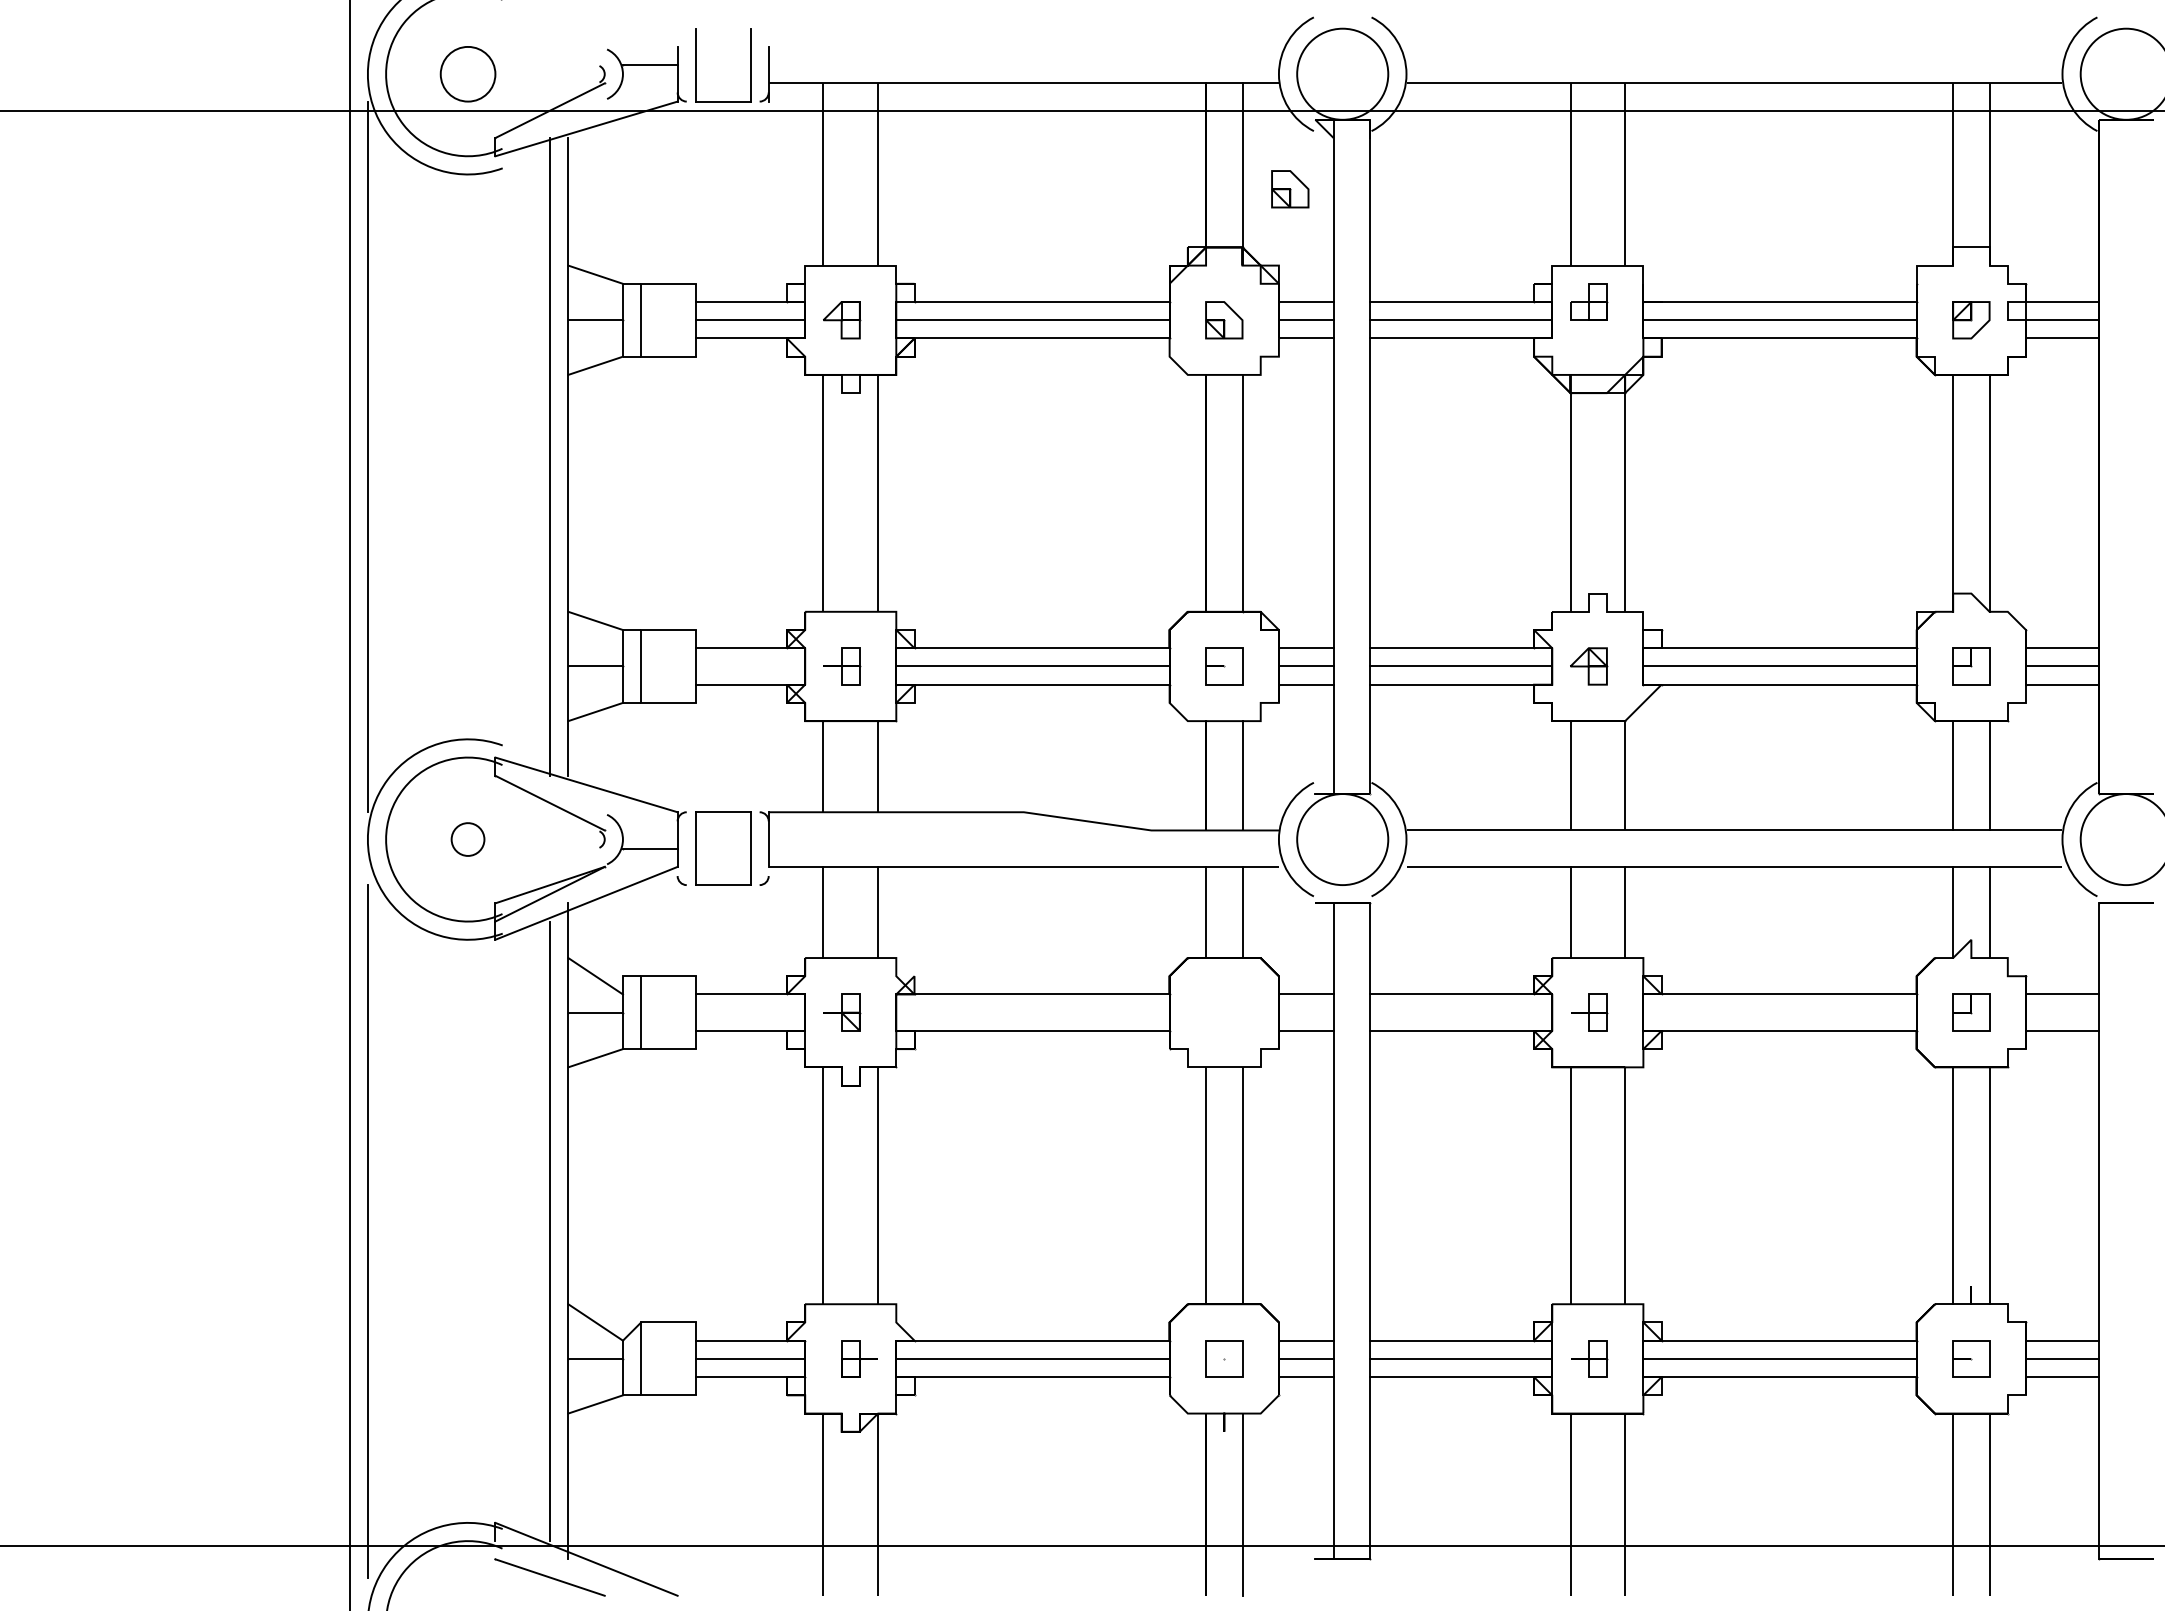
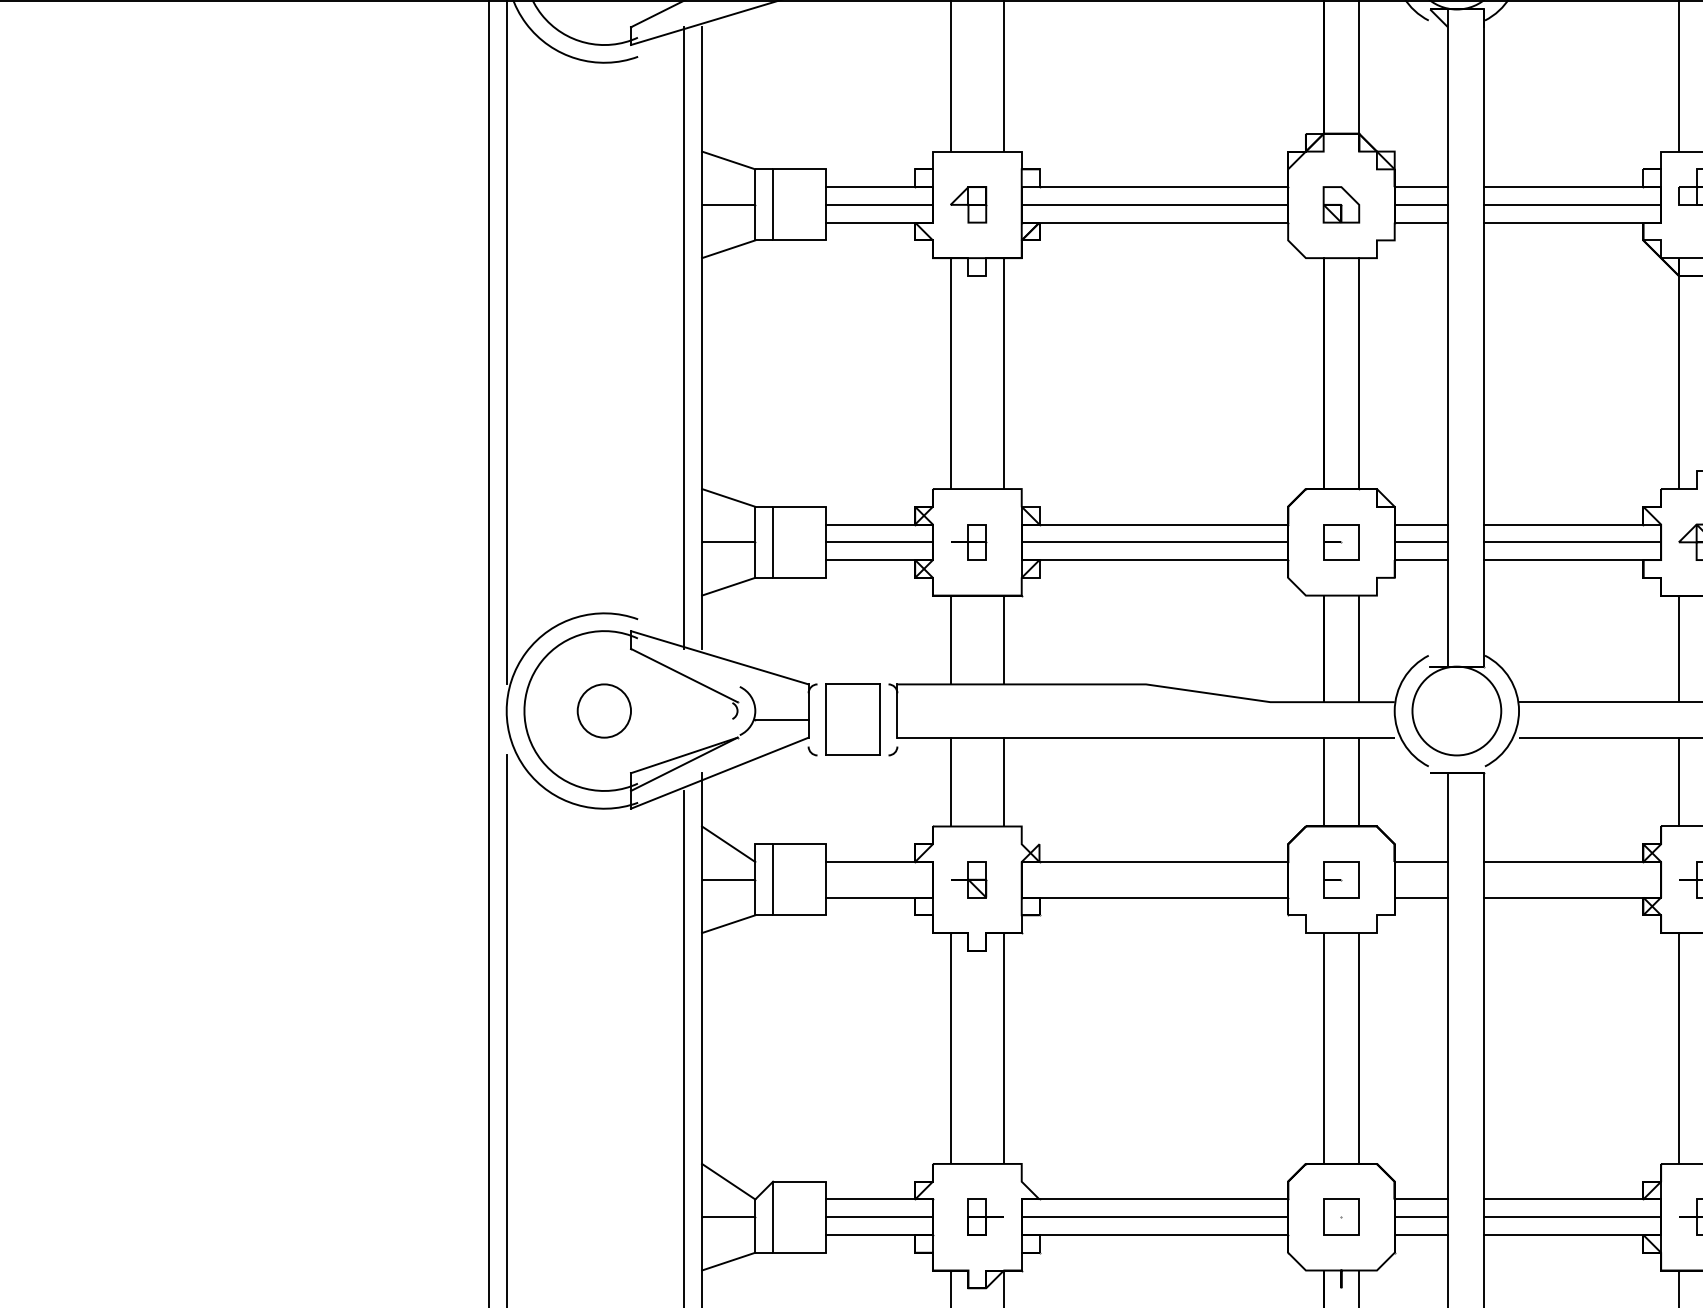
part: (1290, 189) -> (1405, 77), removed
line: (750, 666) -> (879, 542), added
part: (467, 839) -> (603, 710), size x1.67
part: (1224, 1012) -> (1341, 879), added

